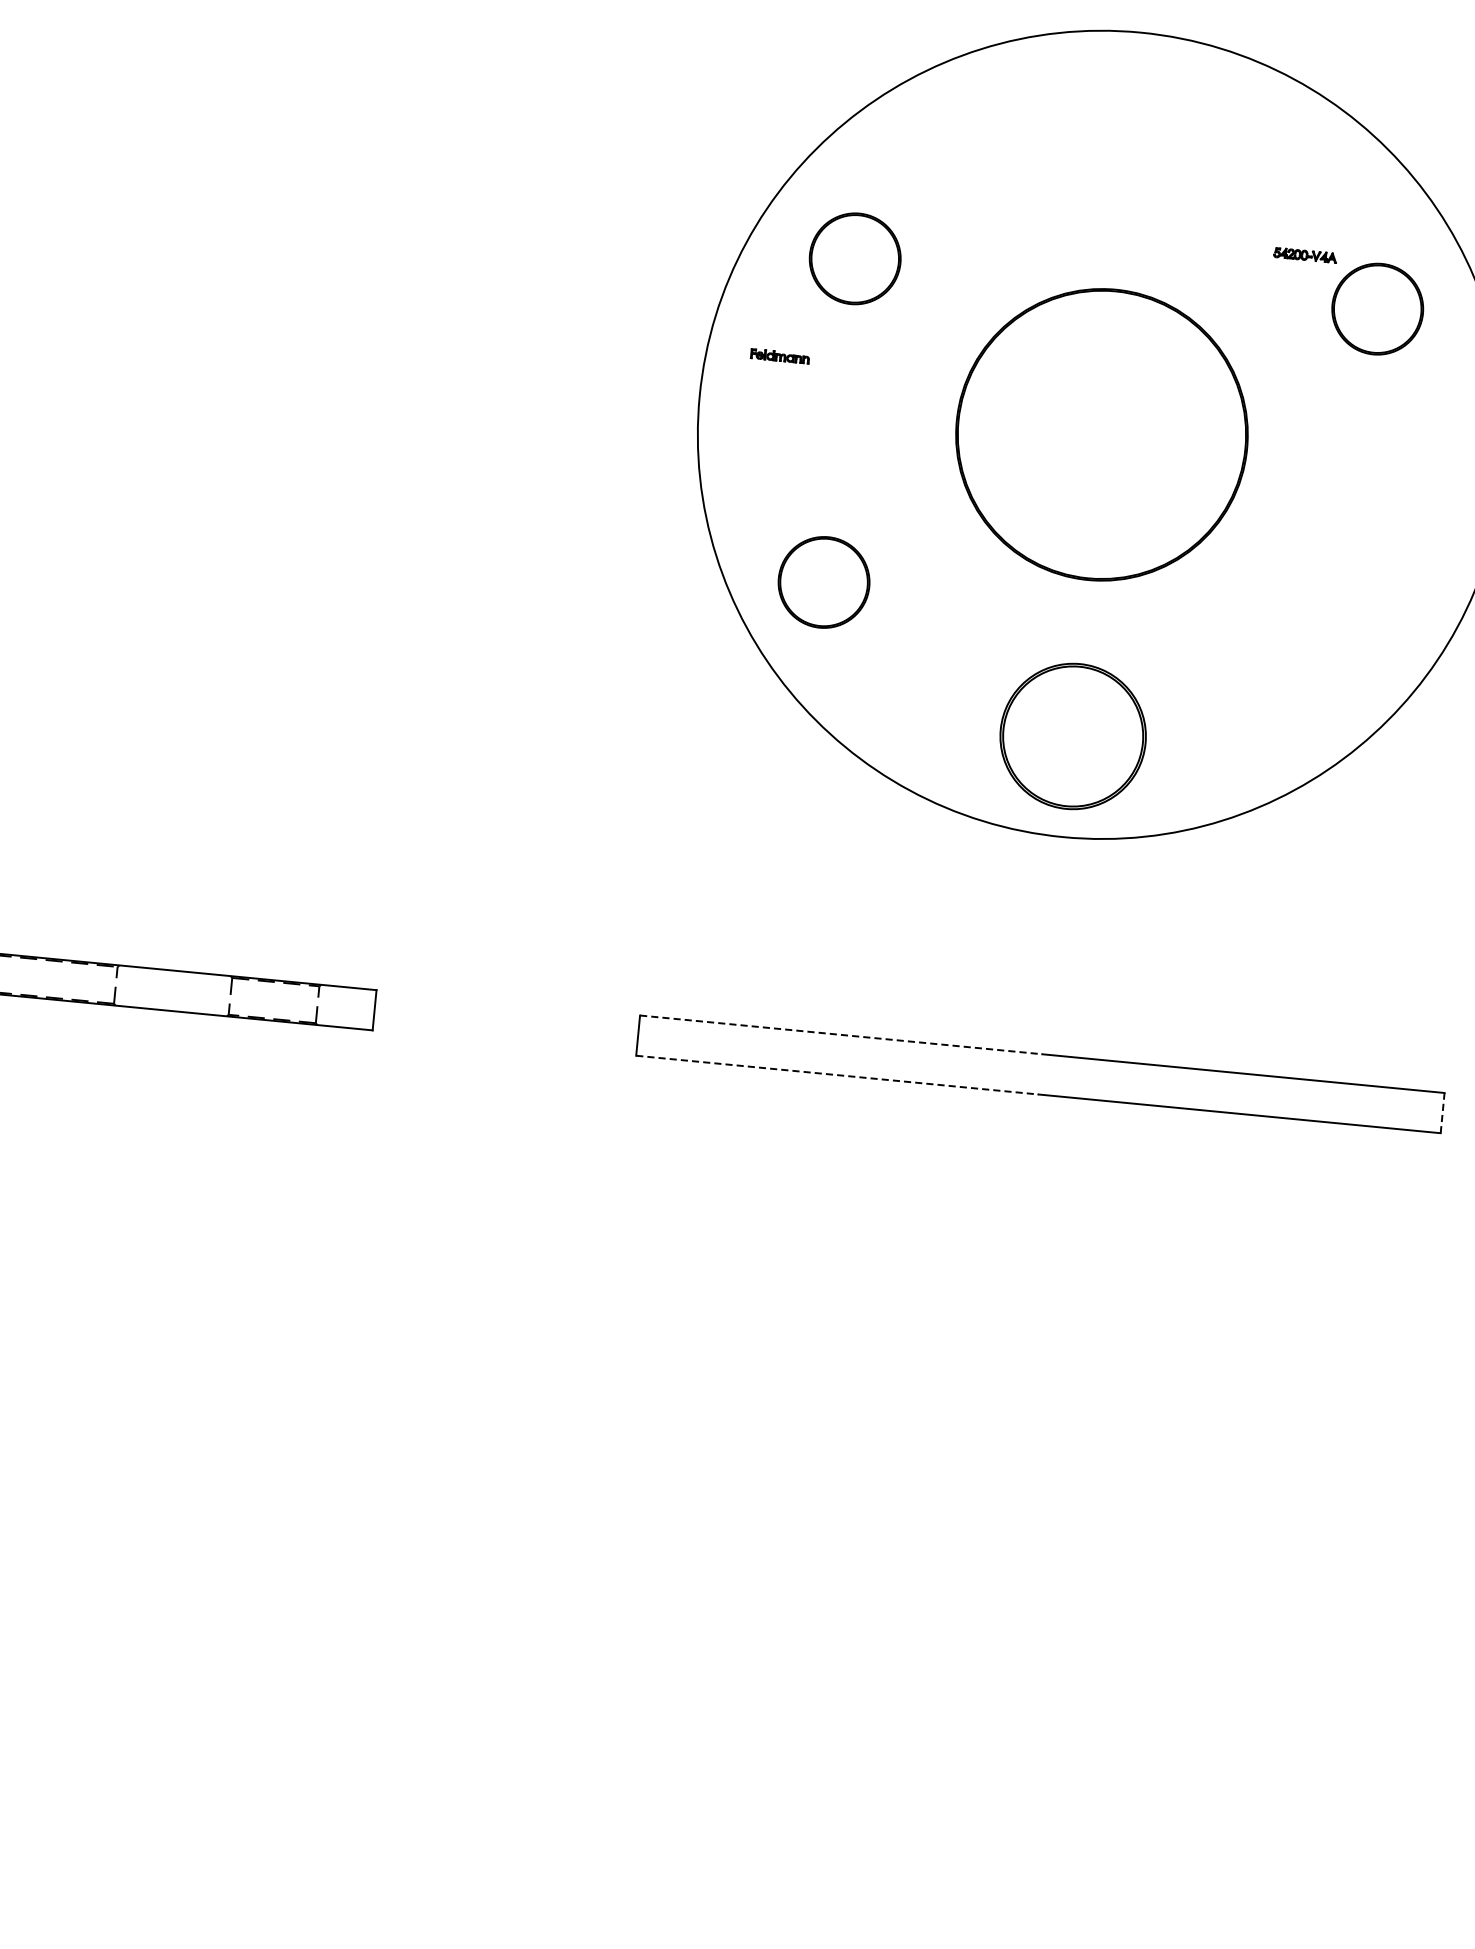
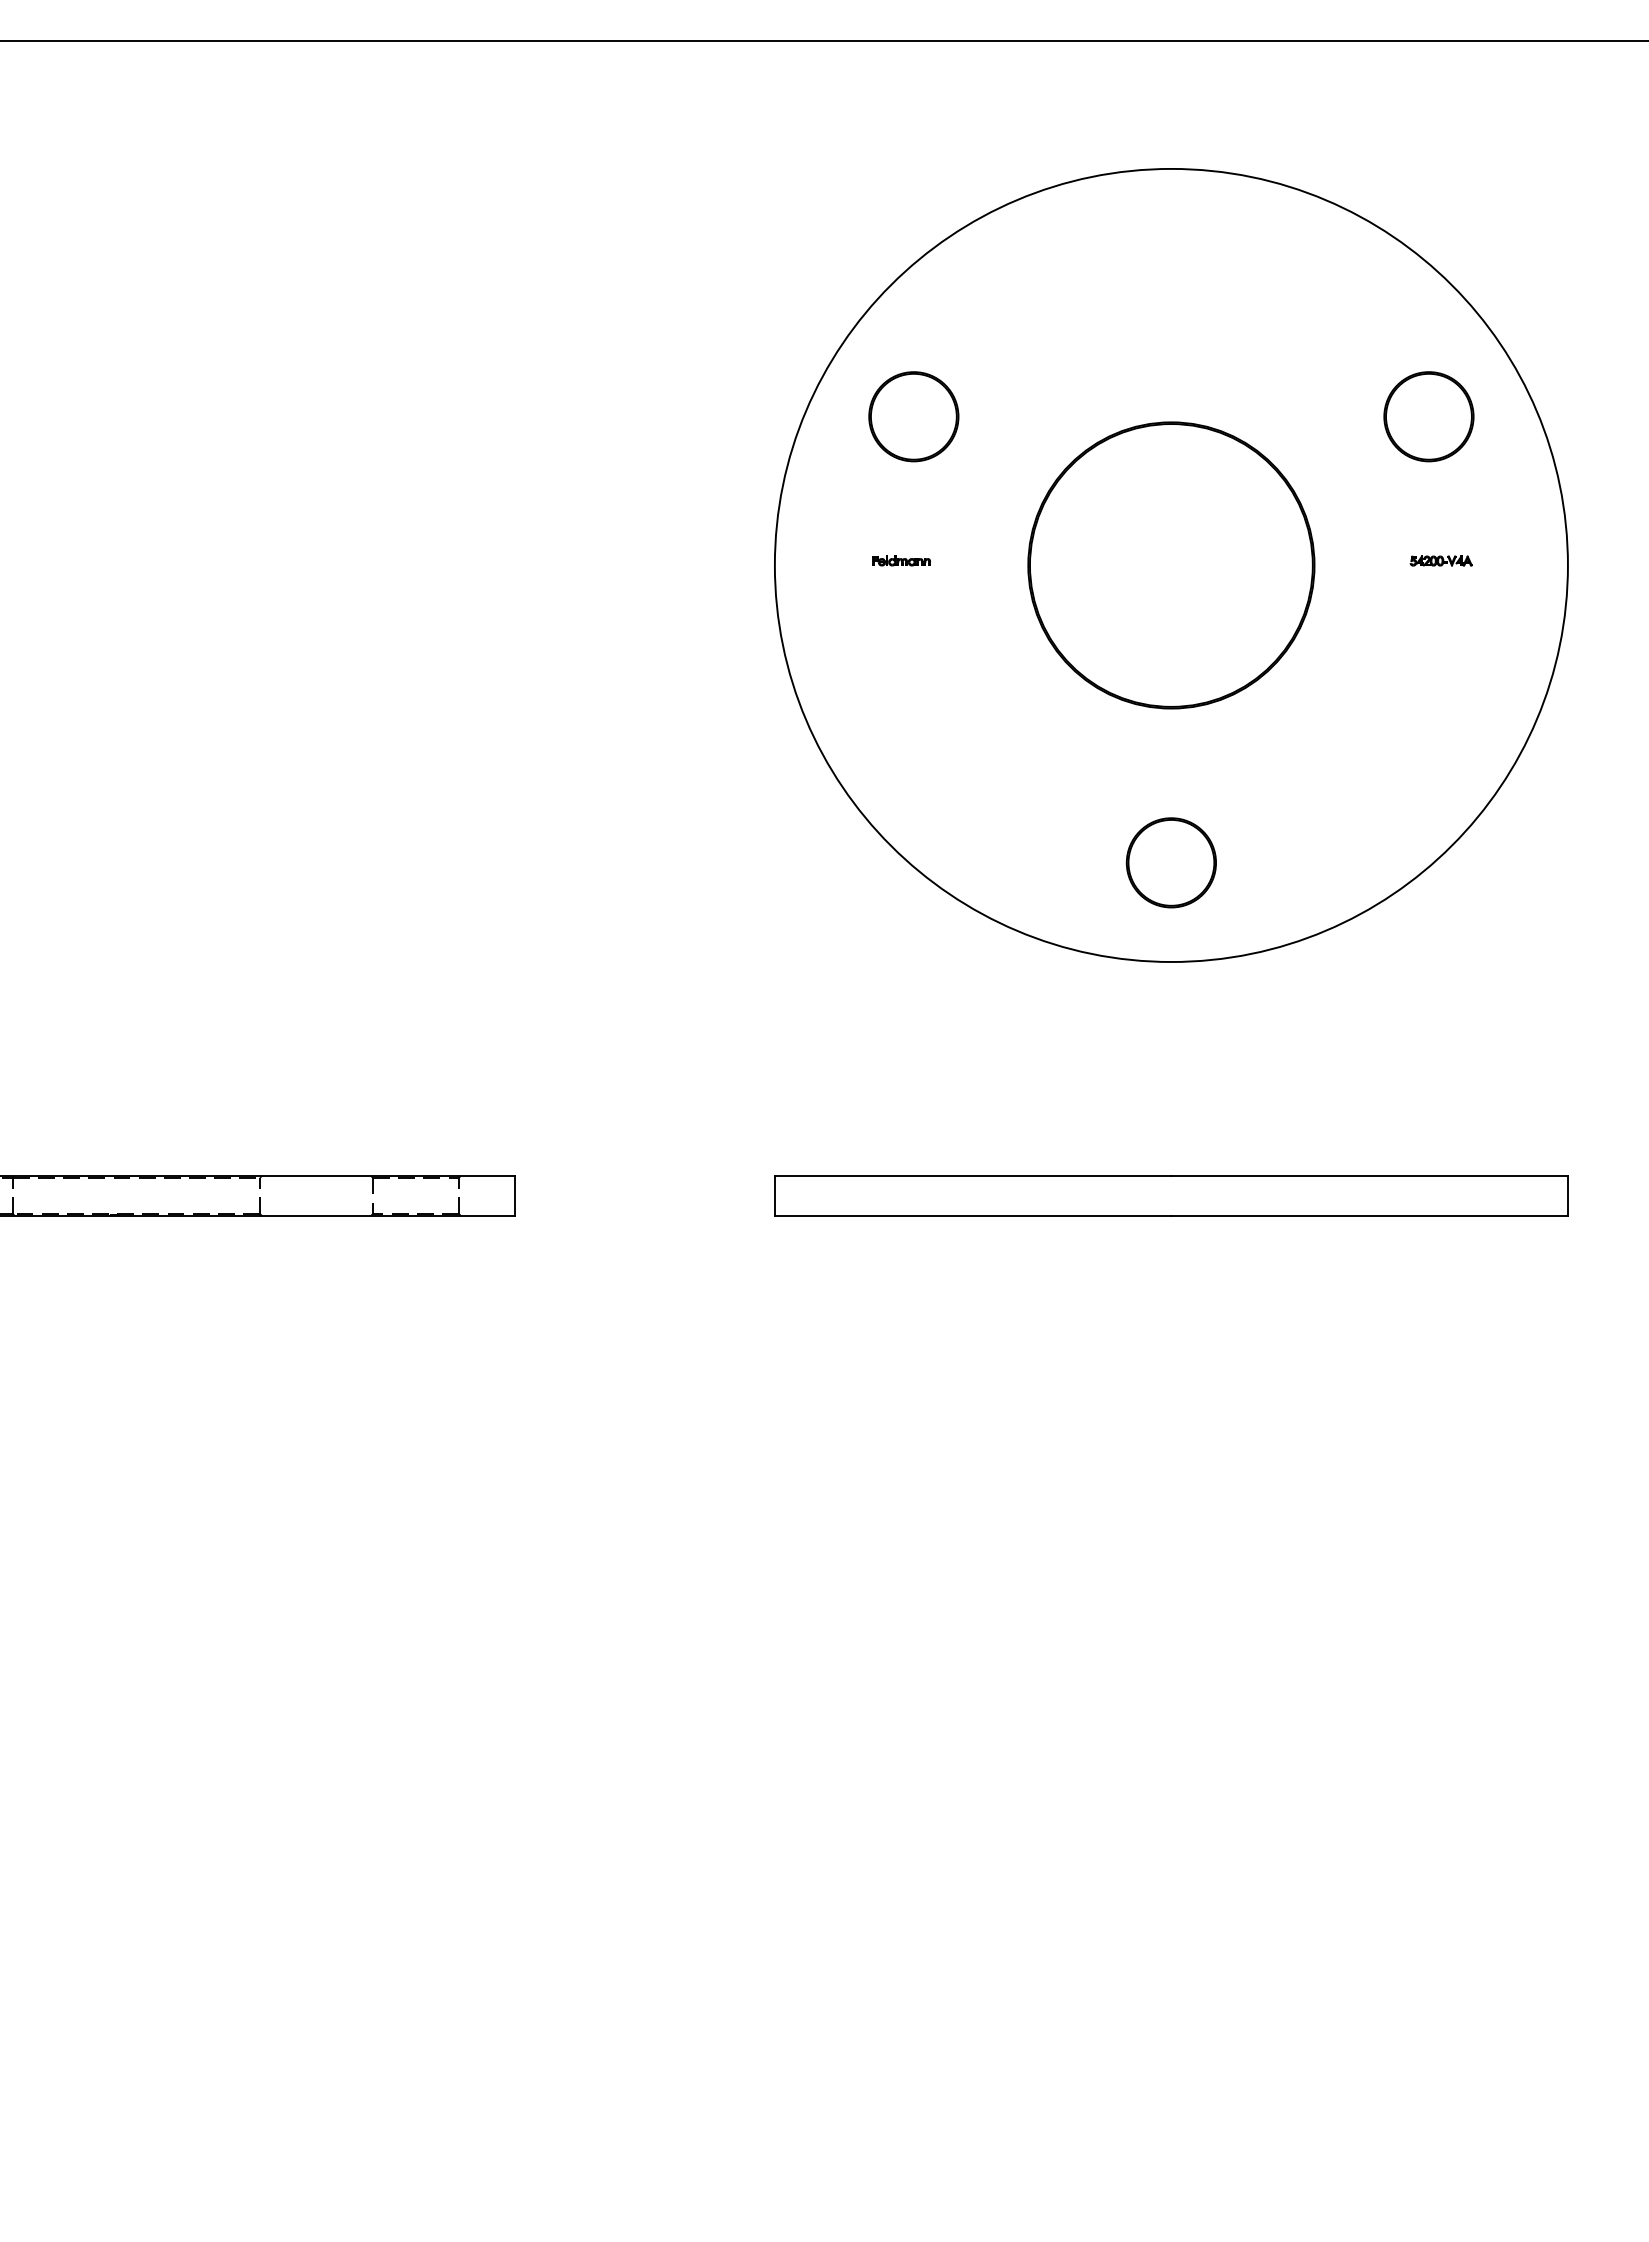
part: (1304, 254) -> (1440, 560), moved
part: (779, 355) -> (901, 560), moved
part: (823, 582) -> (913, 735), removed
part: (1072, 736) -> (1170, 862), size x0.62
line: (841, 1035) -> (973, 1176), dashed -> solid
line: (837, 1074) -> (973, 1215), dashed -> solid
line: (1442, 1112) -> (1567, 1195), dashed -> solid

